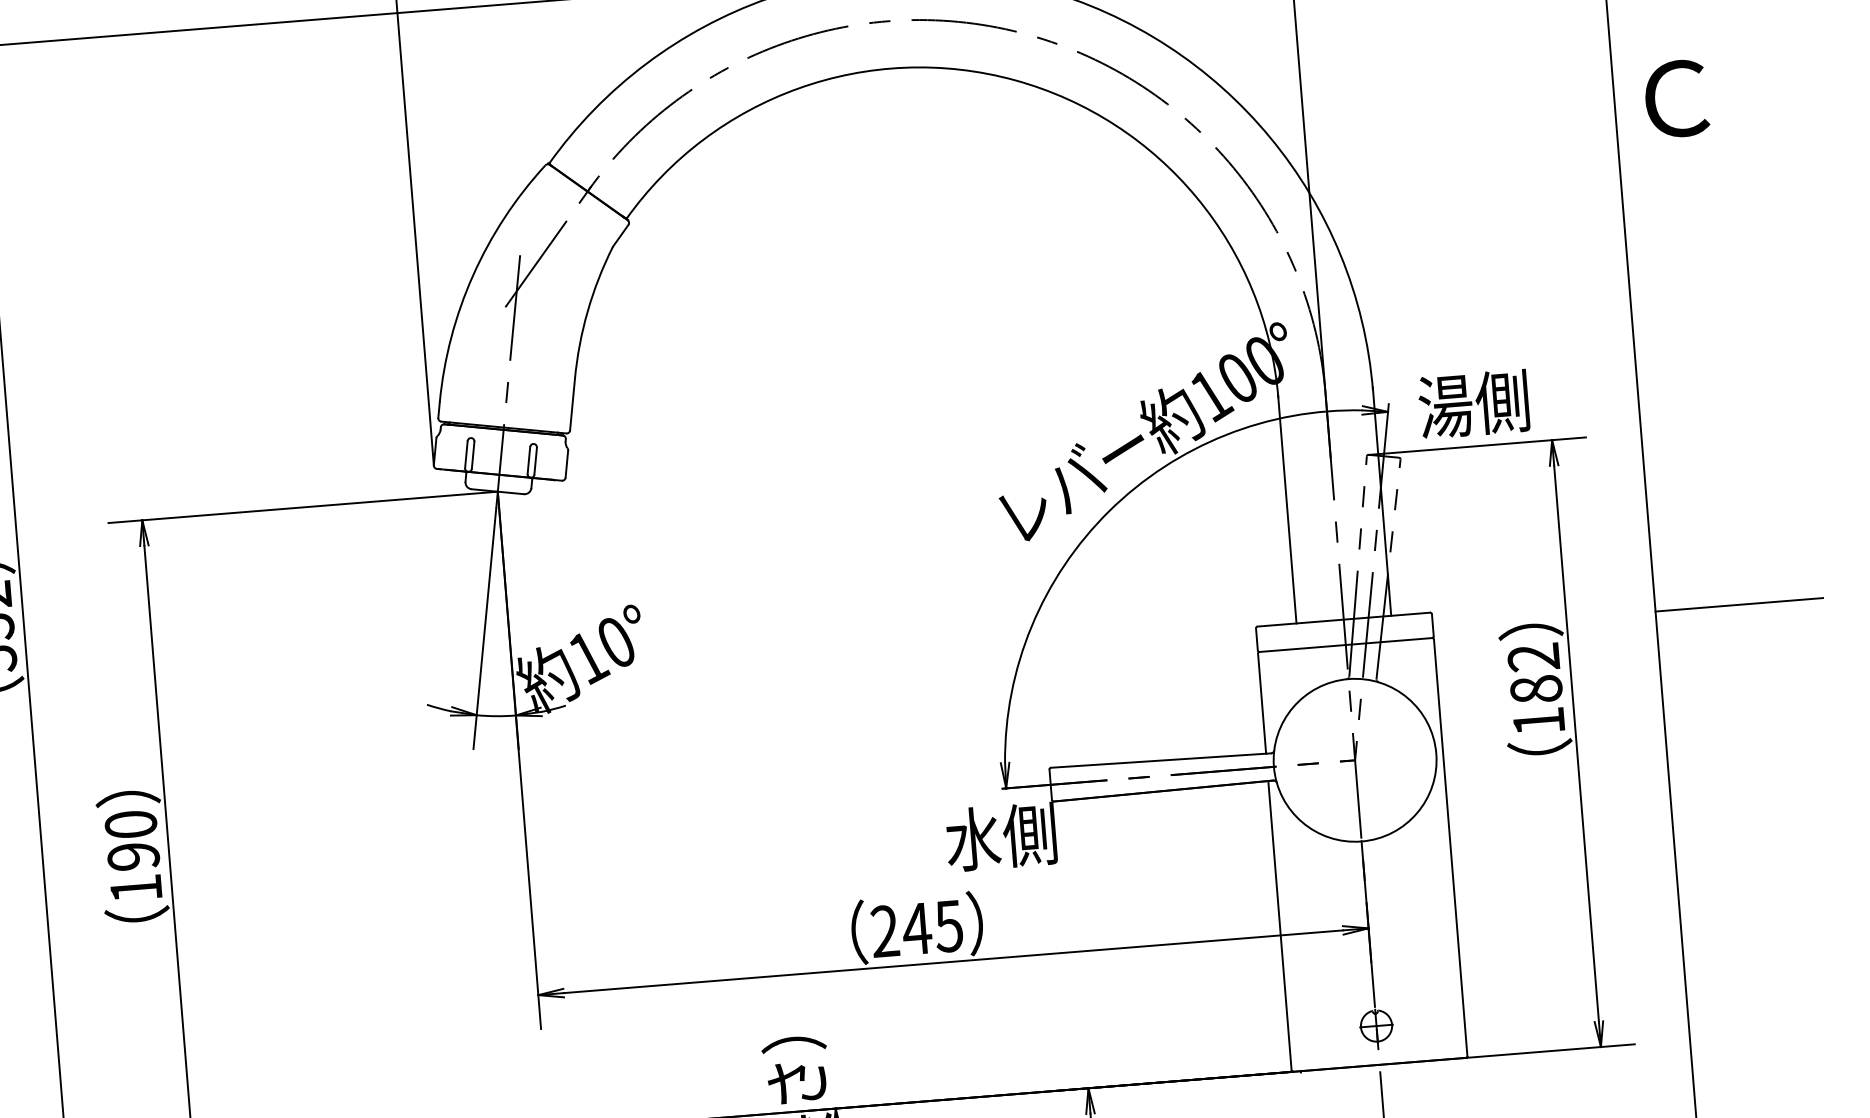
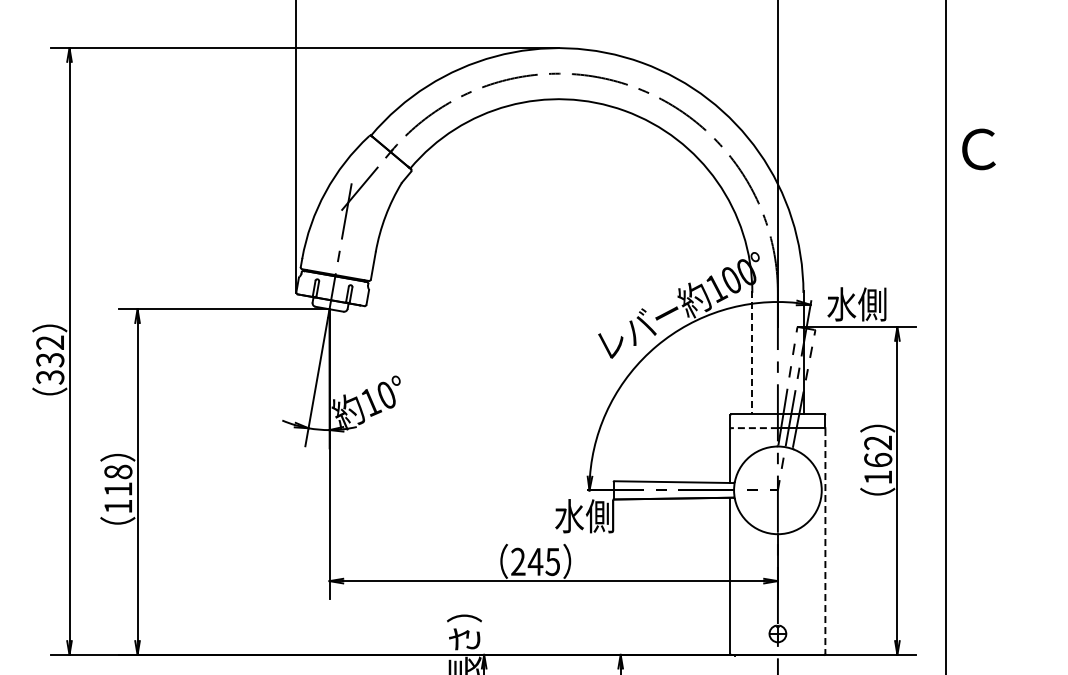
text: (1445, 406) -> (841, 304), 湯側 -> 水側
line: (1287, 508) -> (752, 352), solid -> dashed
line: (1738, 604) -> (990, 423), removed
line: (1302, 649) -> (754, 428), solid -> dashed
text: (1536, 688) -> (878, 459), 182 -> 162
text: (132, 840) -> (118, 480), 190 -> 118
line: (1450, 847) -> (825, 541), solid -> dashed

